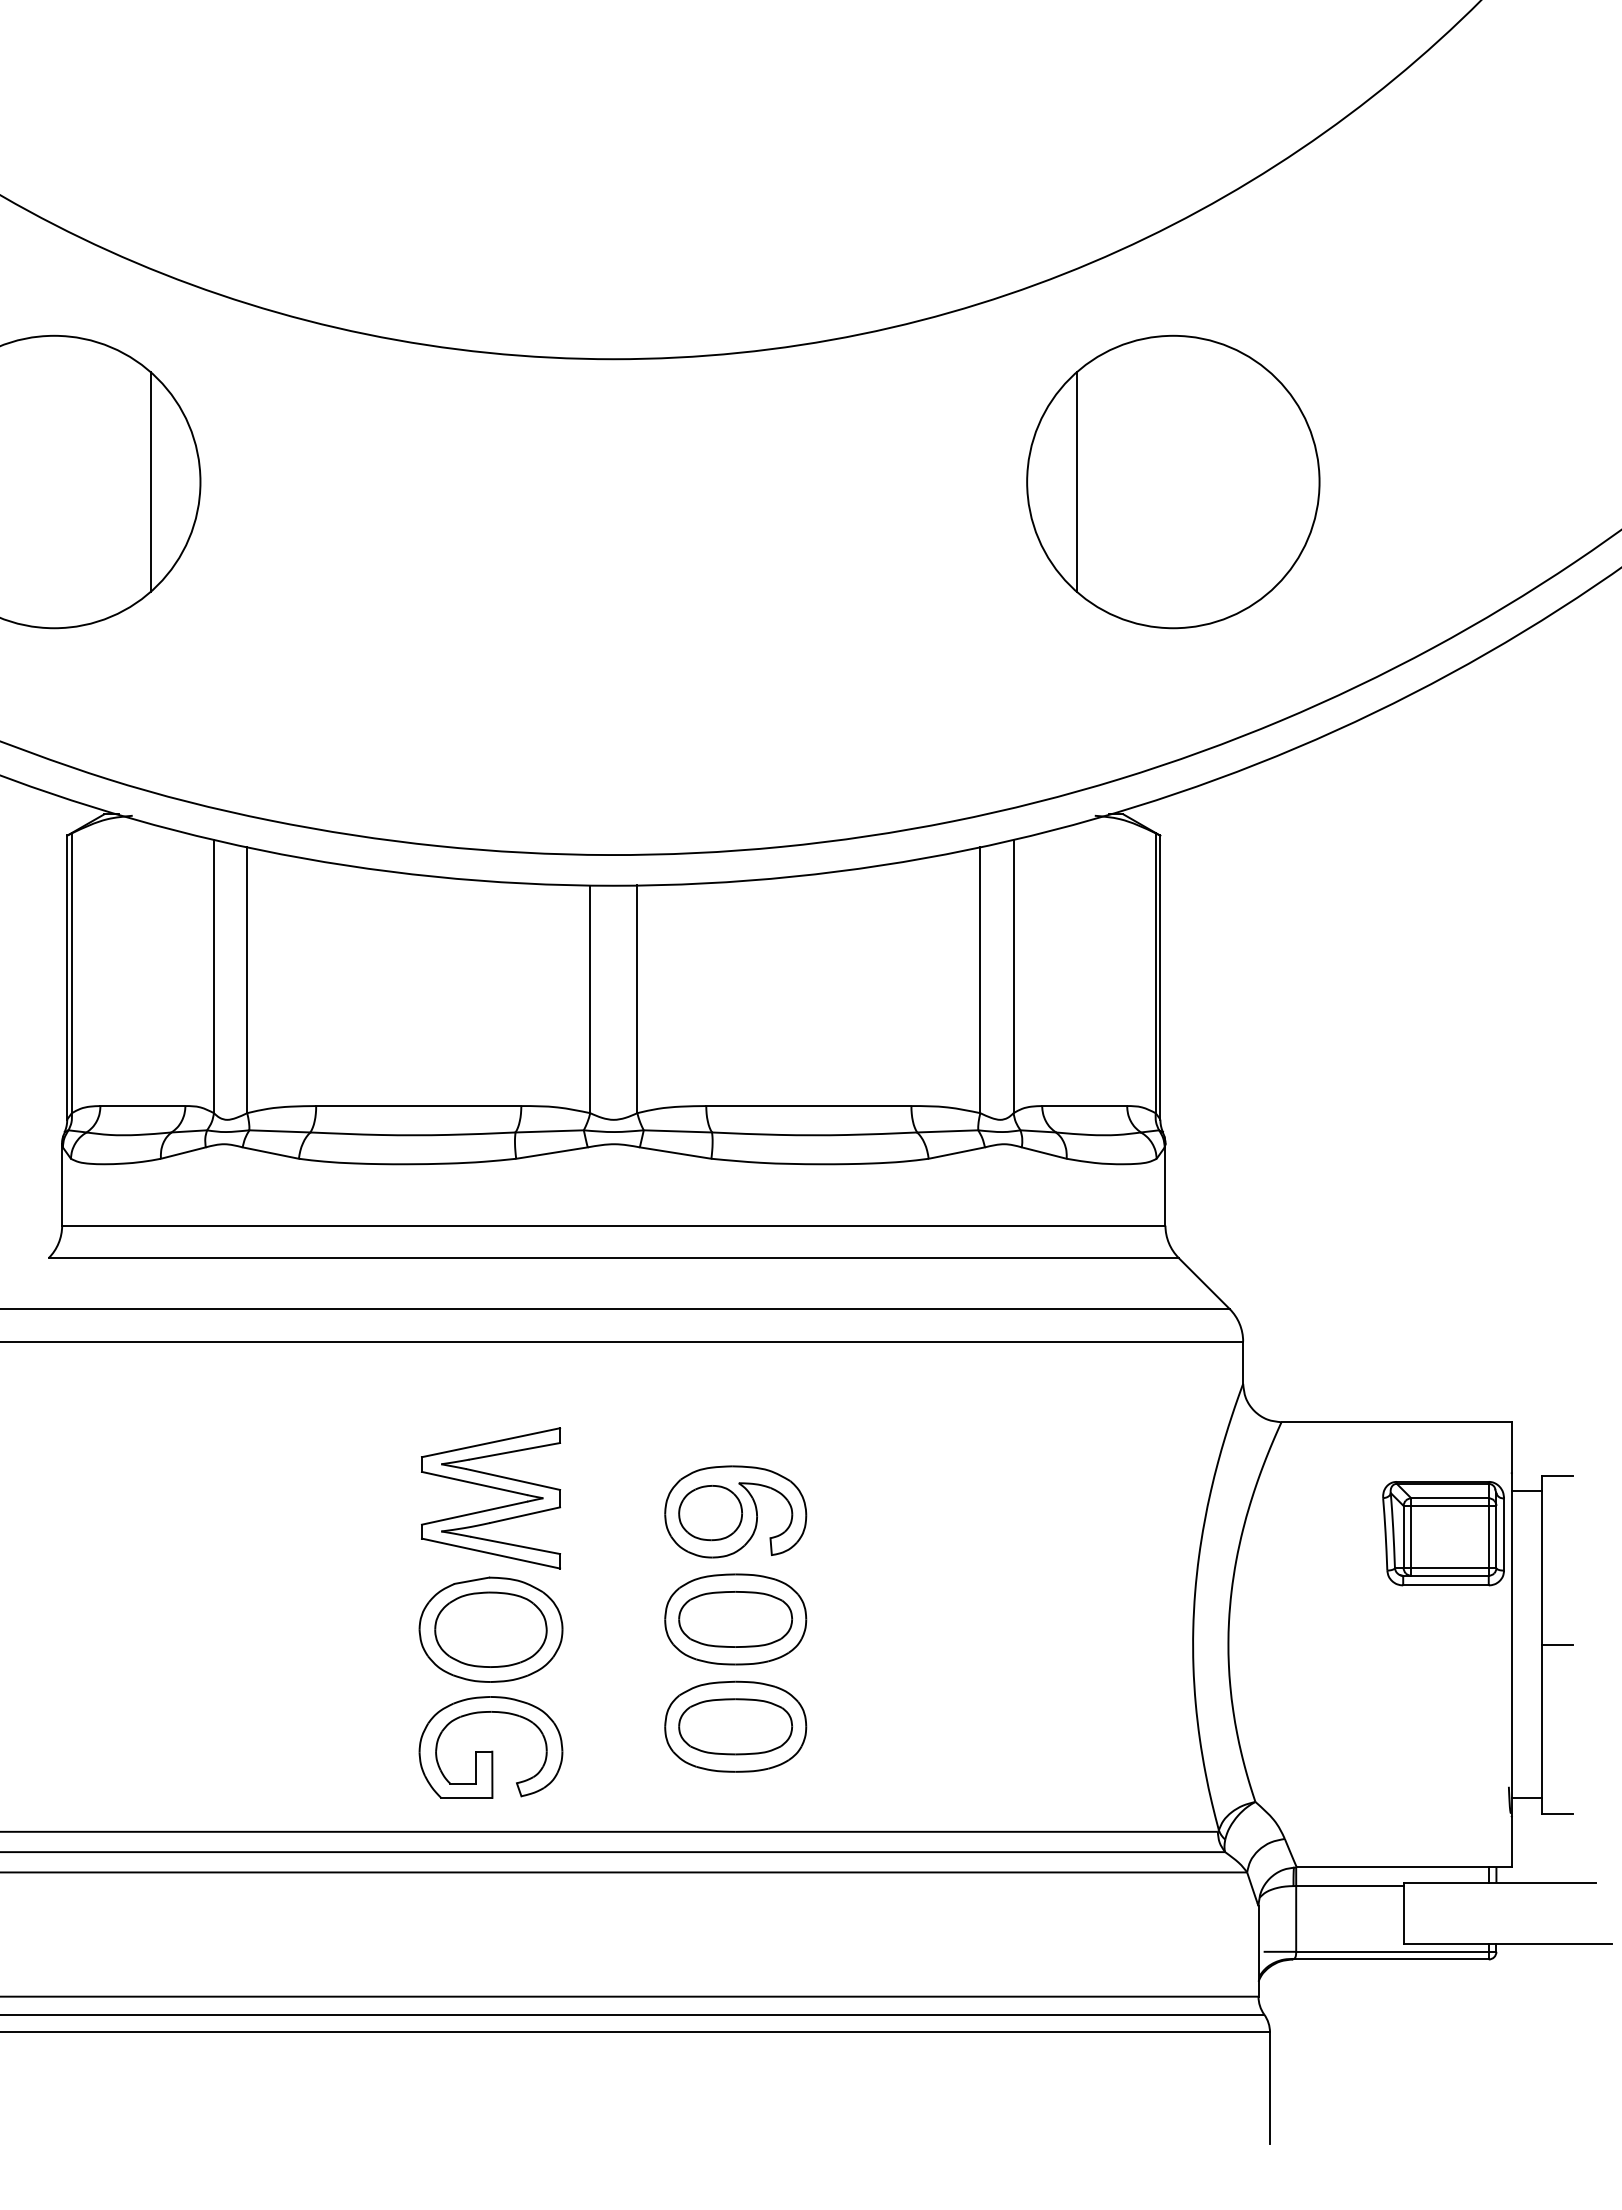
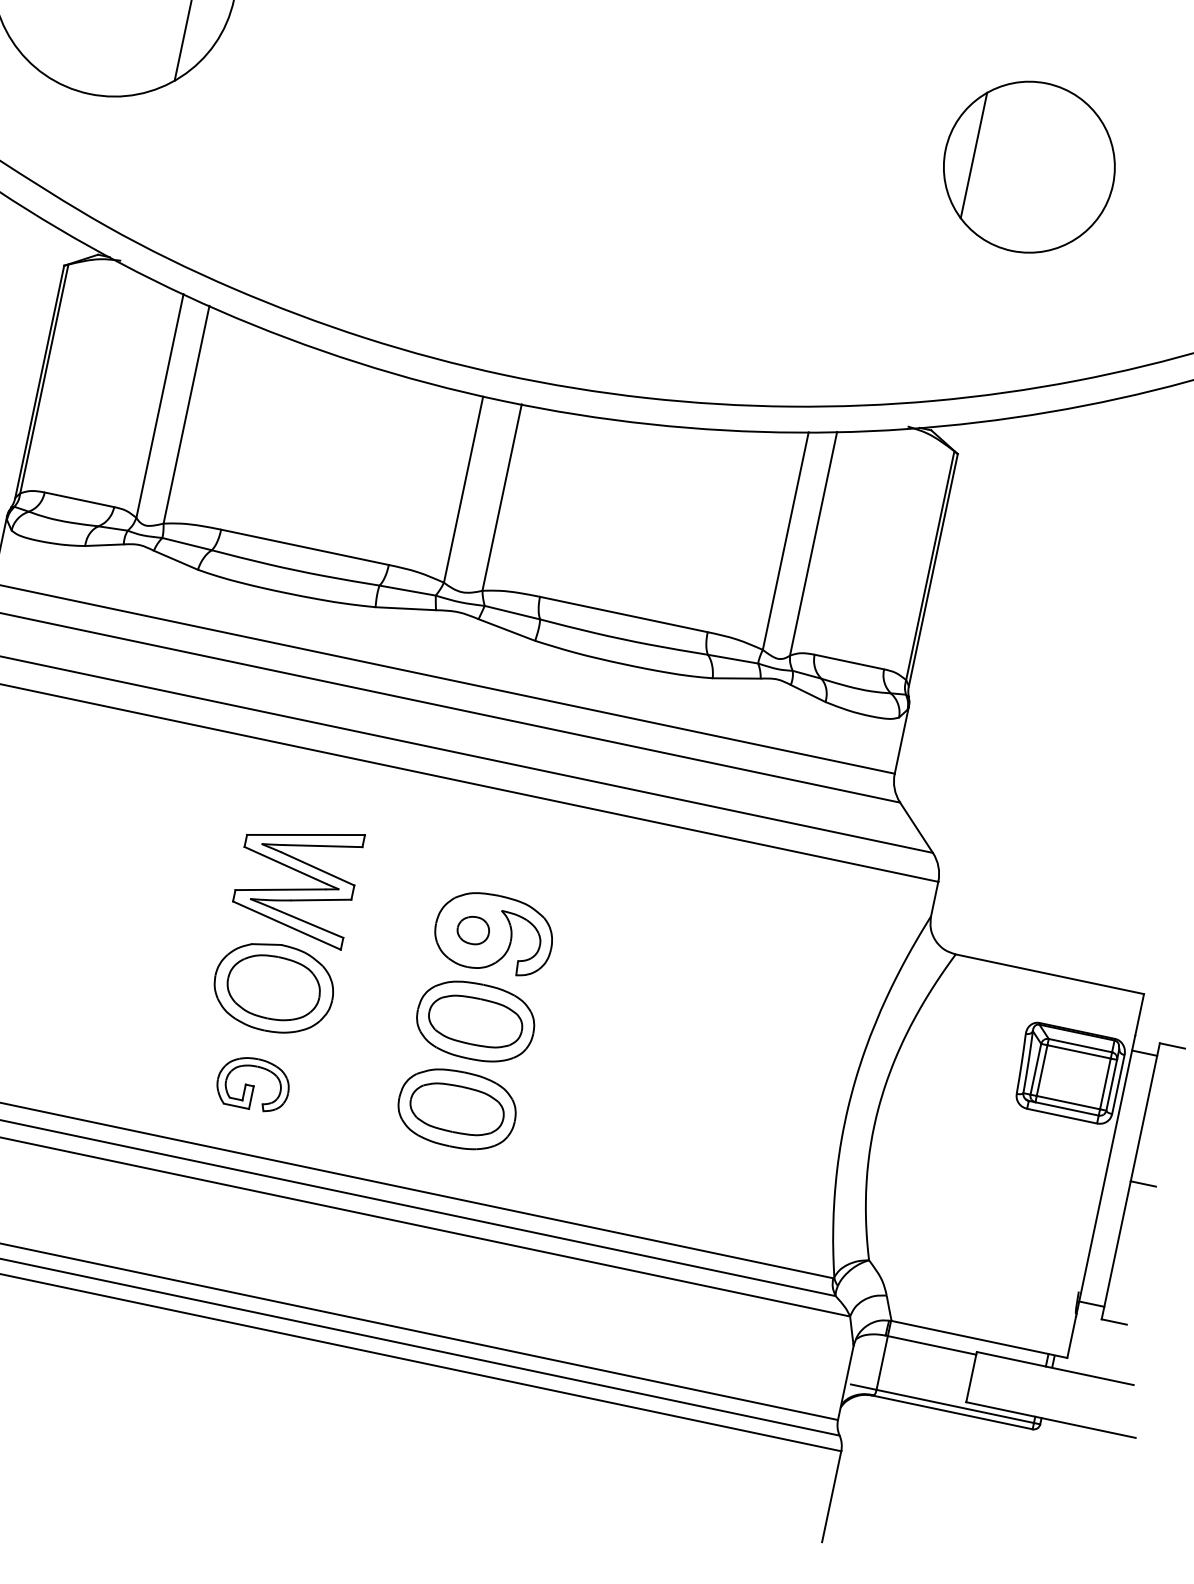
part: (1173, 481) -> (1029, 166), size x0.7
part: (710, 1513) -> (473, 930), size x0.6
part: (490, 1747) -> (253, 1084), size x0.6

